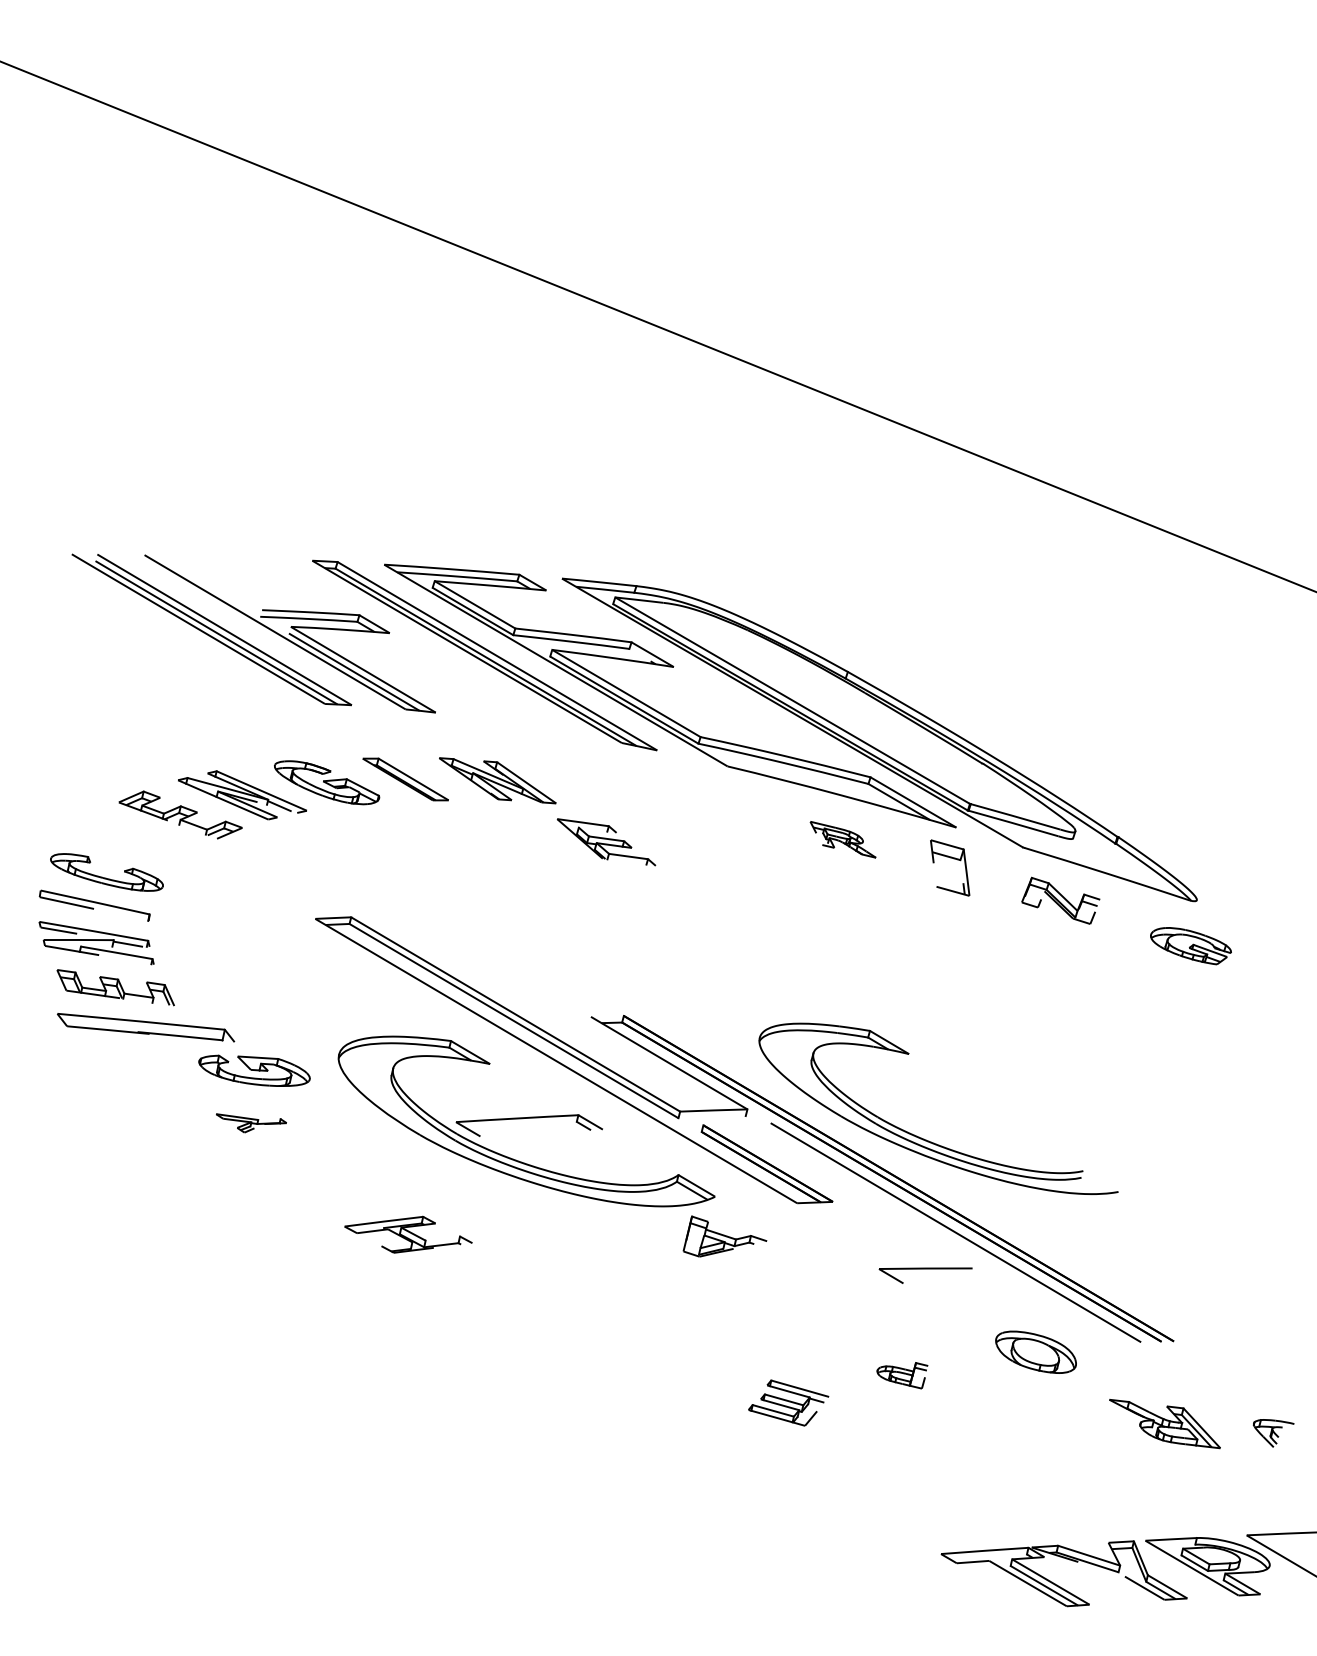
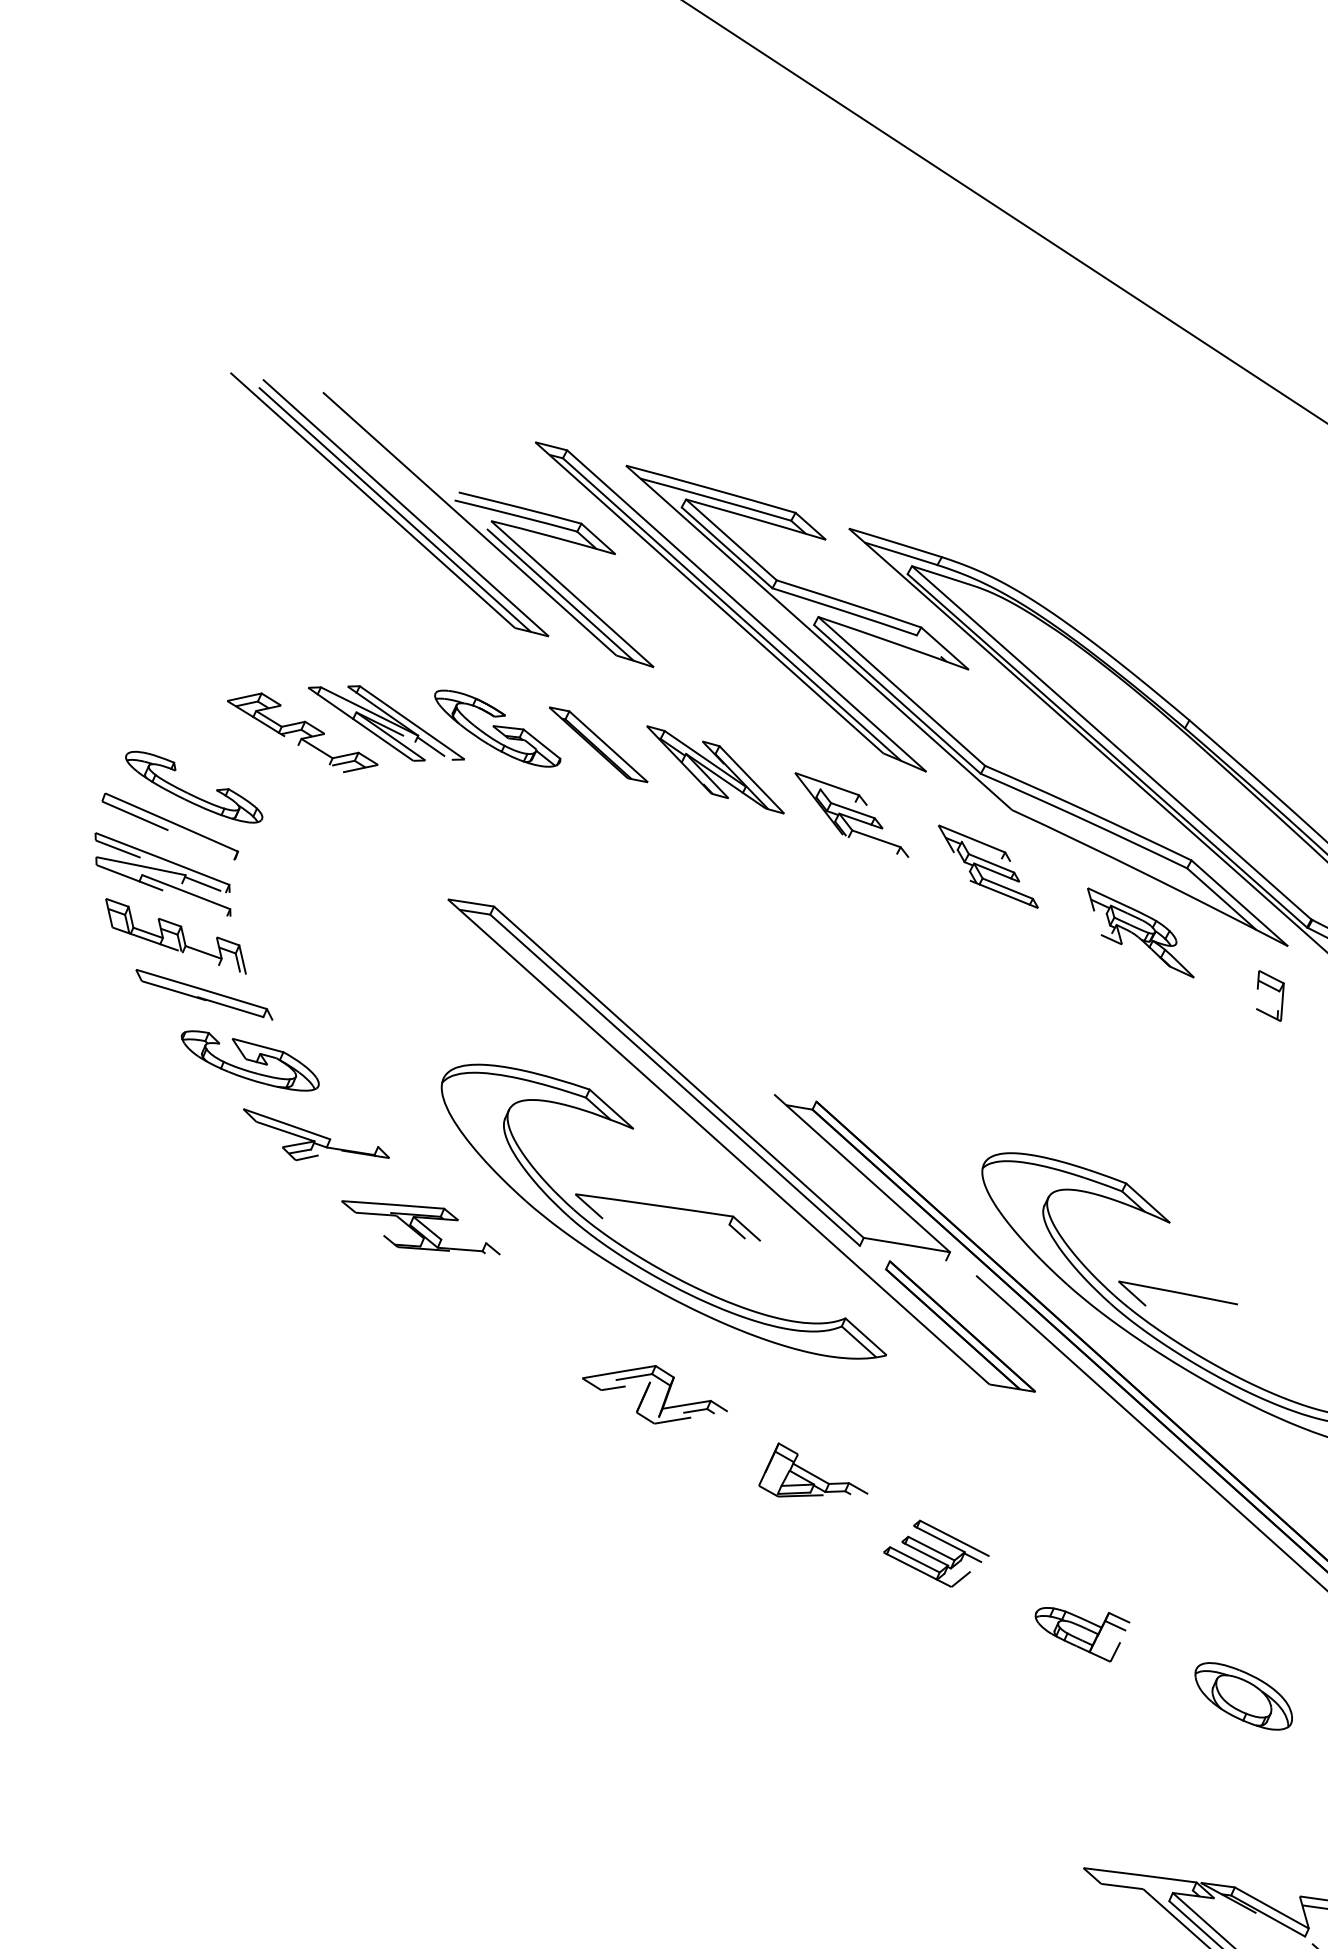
part: (718, 812) -> (988, 866), added
part: (842, 839) -> (1139, 932), size x1.43
part: (606, 842) -> (851, 815), moved
part: (950, 867) -> (1270, 995), size x0.62
part: (145, 1027) -> (203, 994), size x0.62
part: (254, 1070) -> (250, 1060), moved
part: (251, 1123) -> (314, 1143), size x1.67
part: (408, 1234) -> (421, 1227), moved
part: (724, 1236) -> (815, 1477), moved
part: (545, 1260) -> (654, 1393), added
part: (925, 1275) -> (1176, 1301), moved
part: (1035, 1351) -> (1243, 1695), moved
part: (902, 1375) -> (1079, 1630), size x1.43
part: (788, 1402) -> (936, 1553), moved

